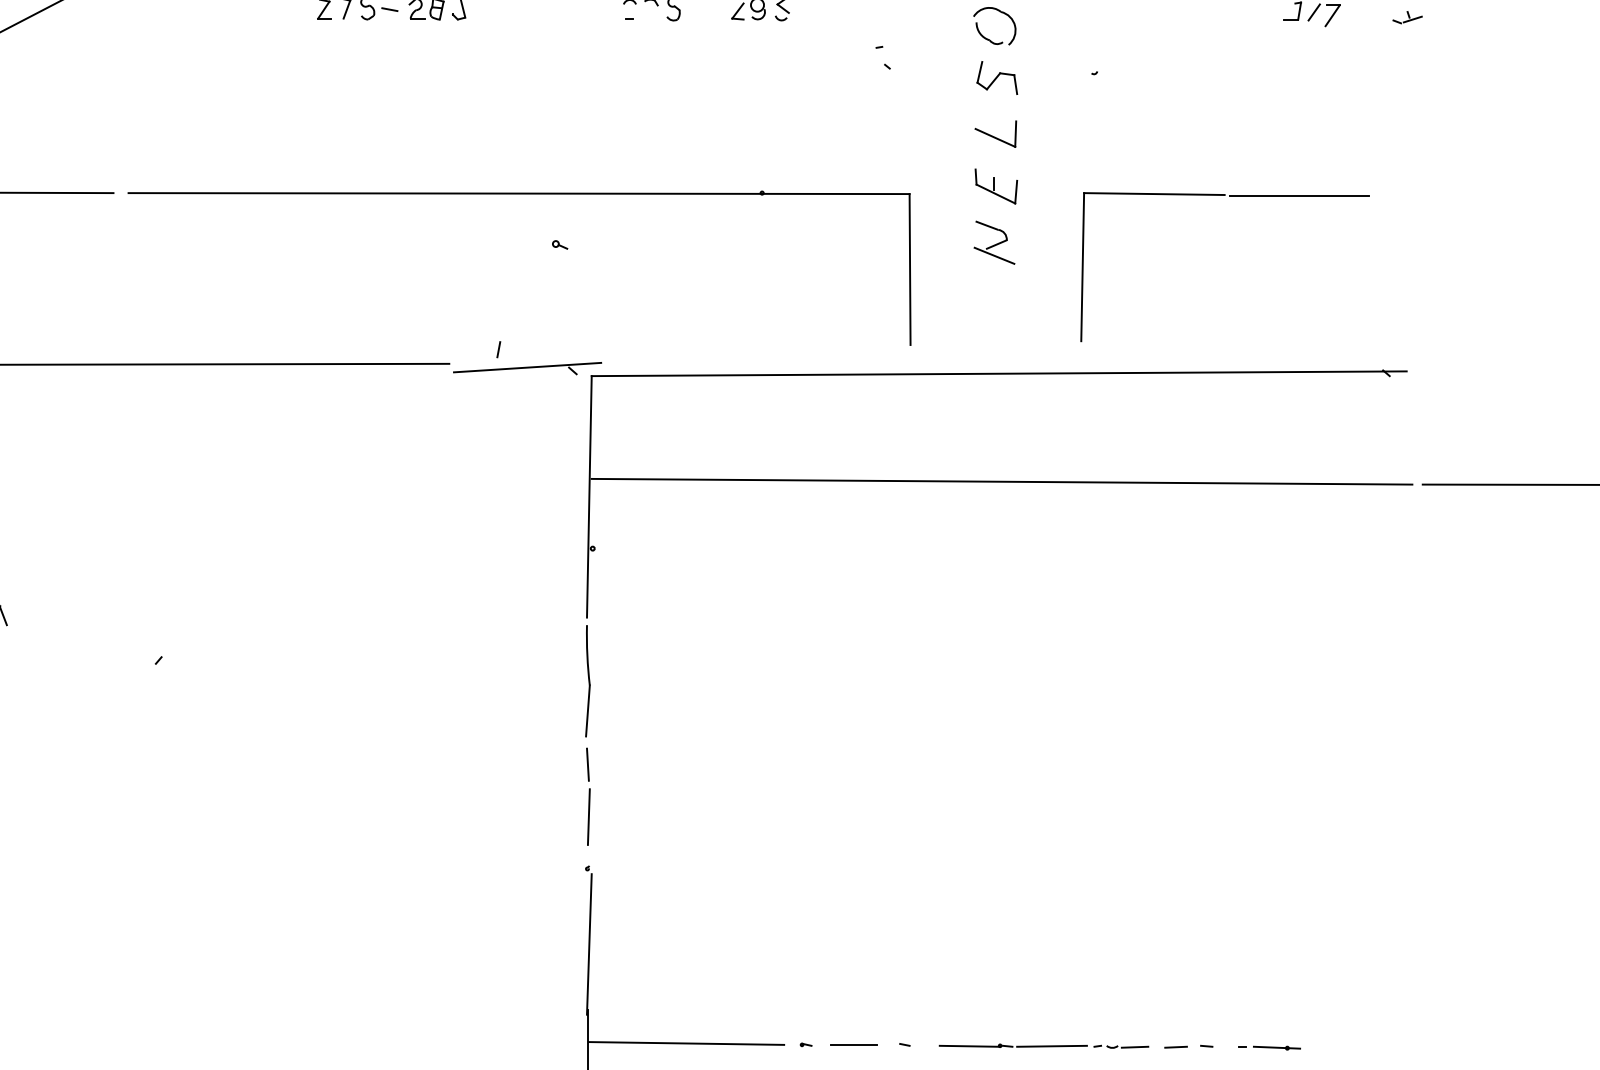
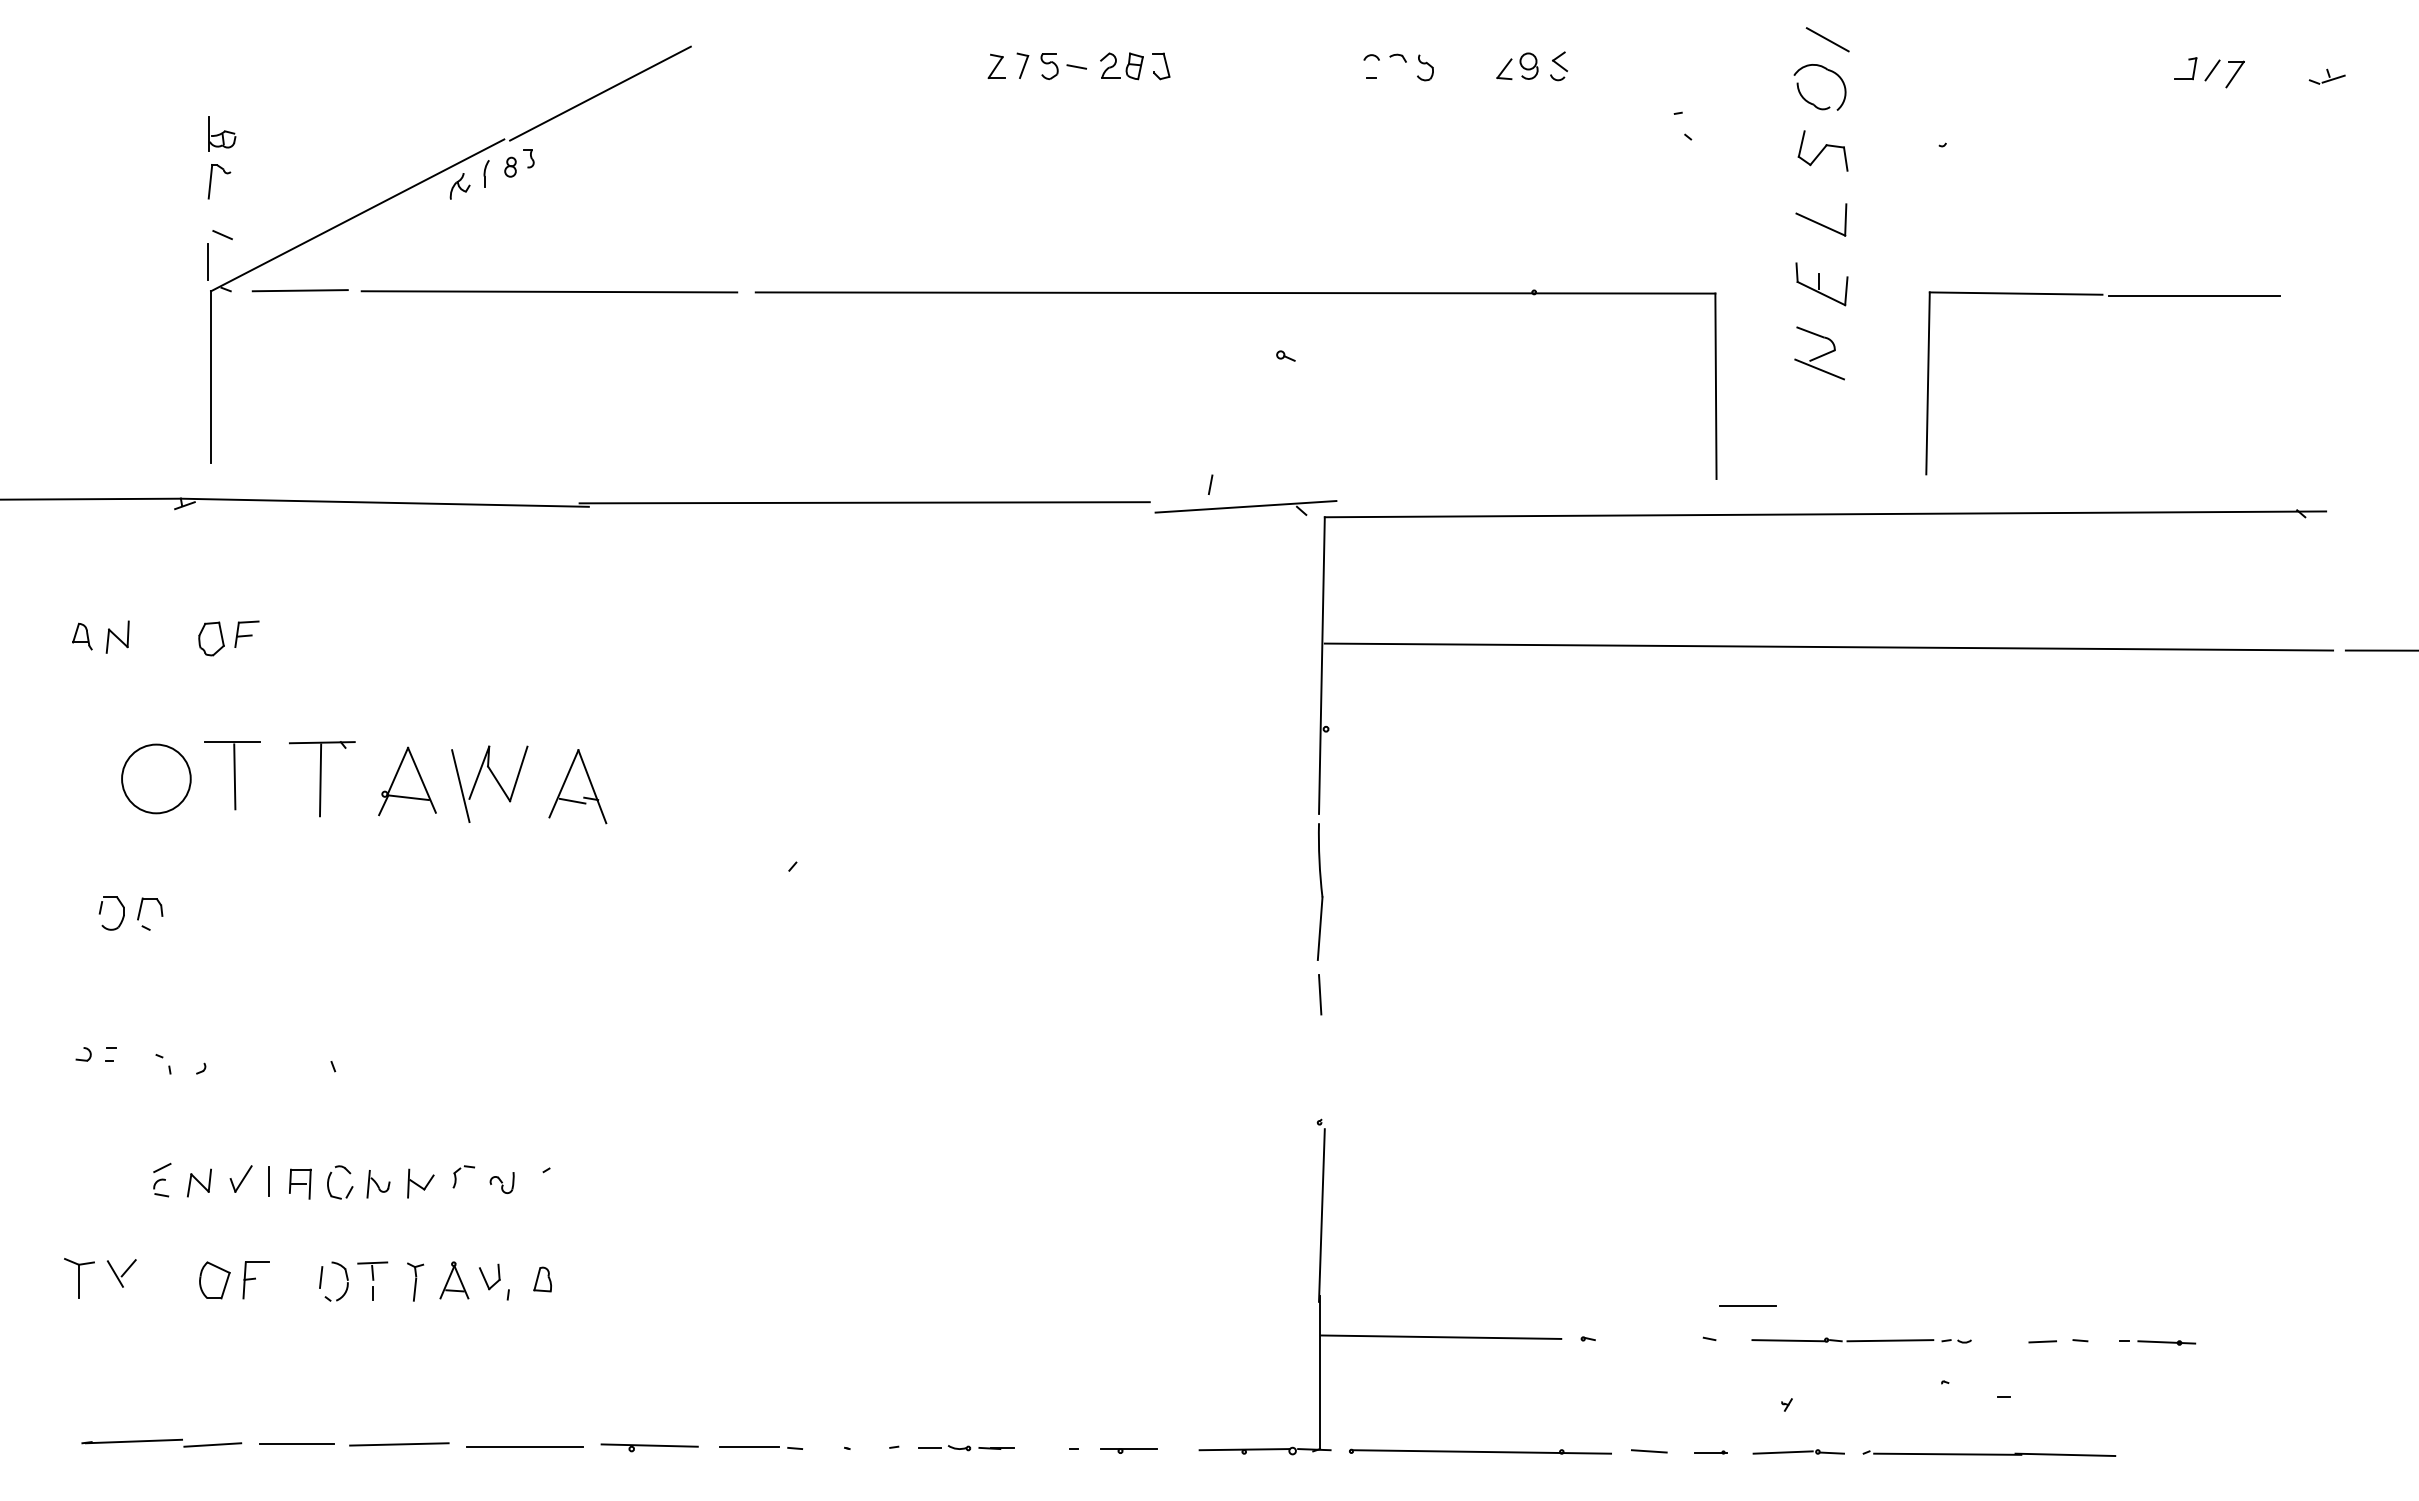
line: (589, 816) -> (1321, 1058), removed
line: (853, 1044) -> (1747, 1305), moved
line: (1135, 1046) -> (1992, 1341), removed

